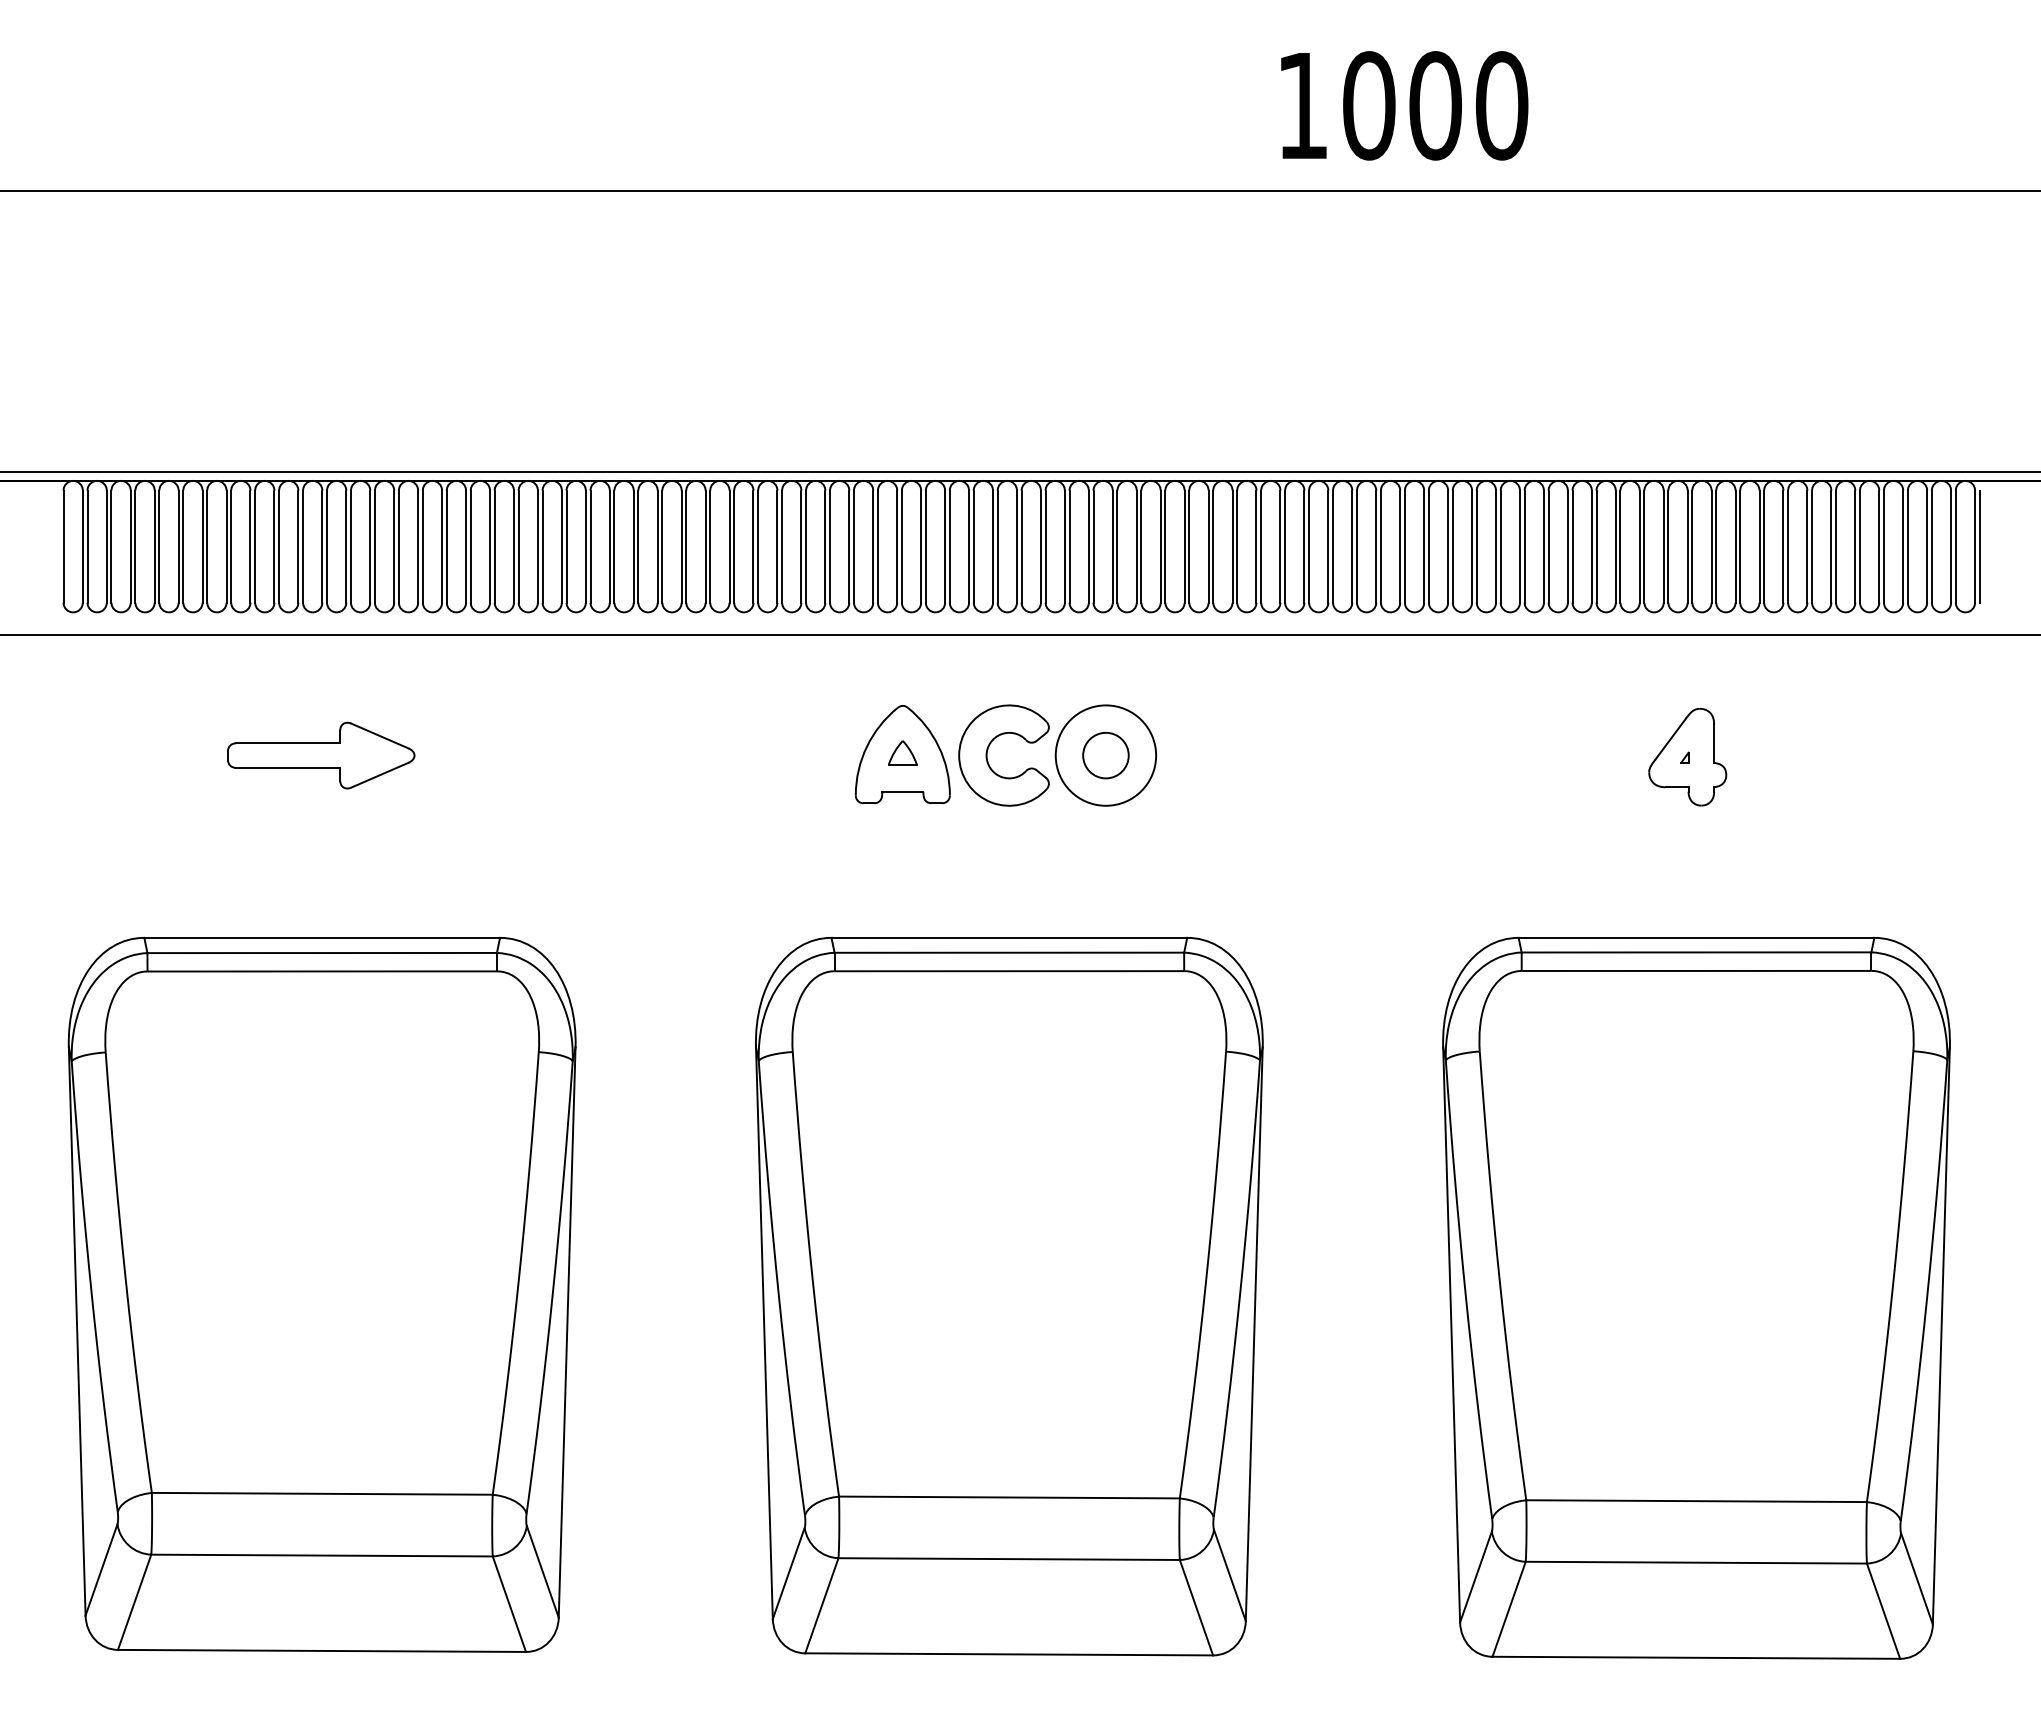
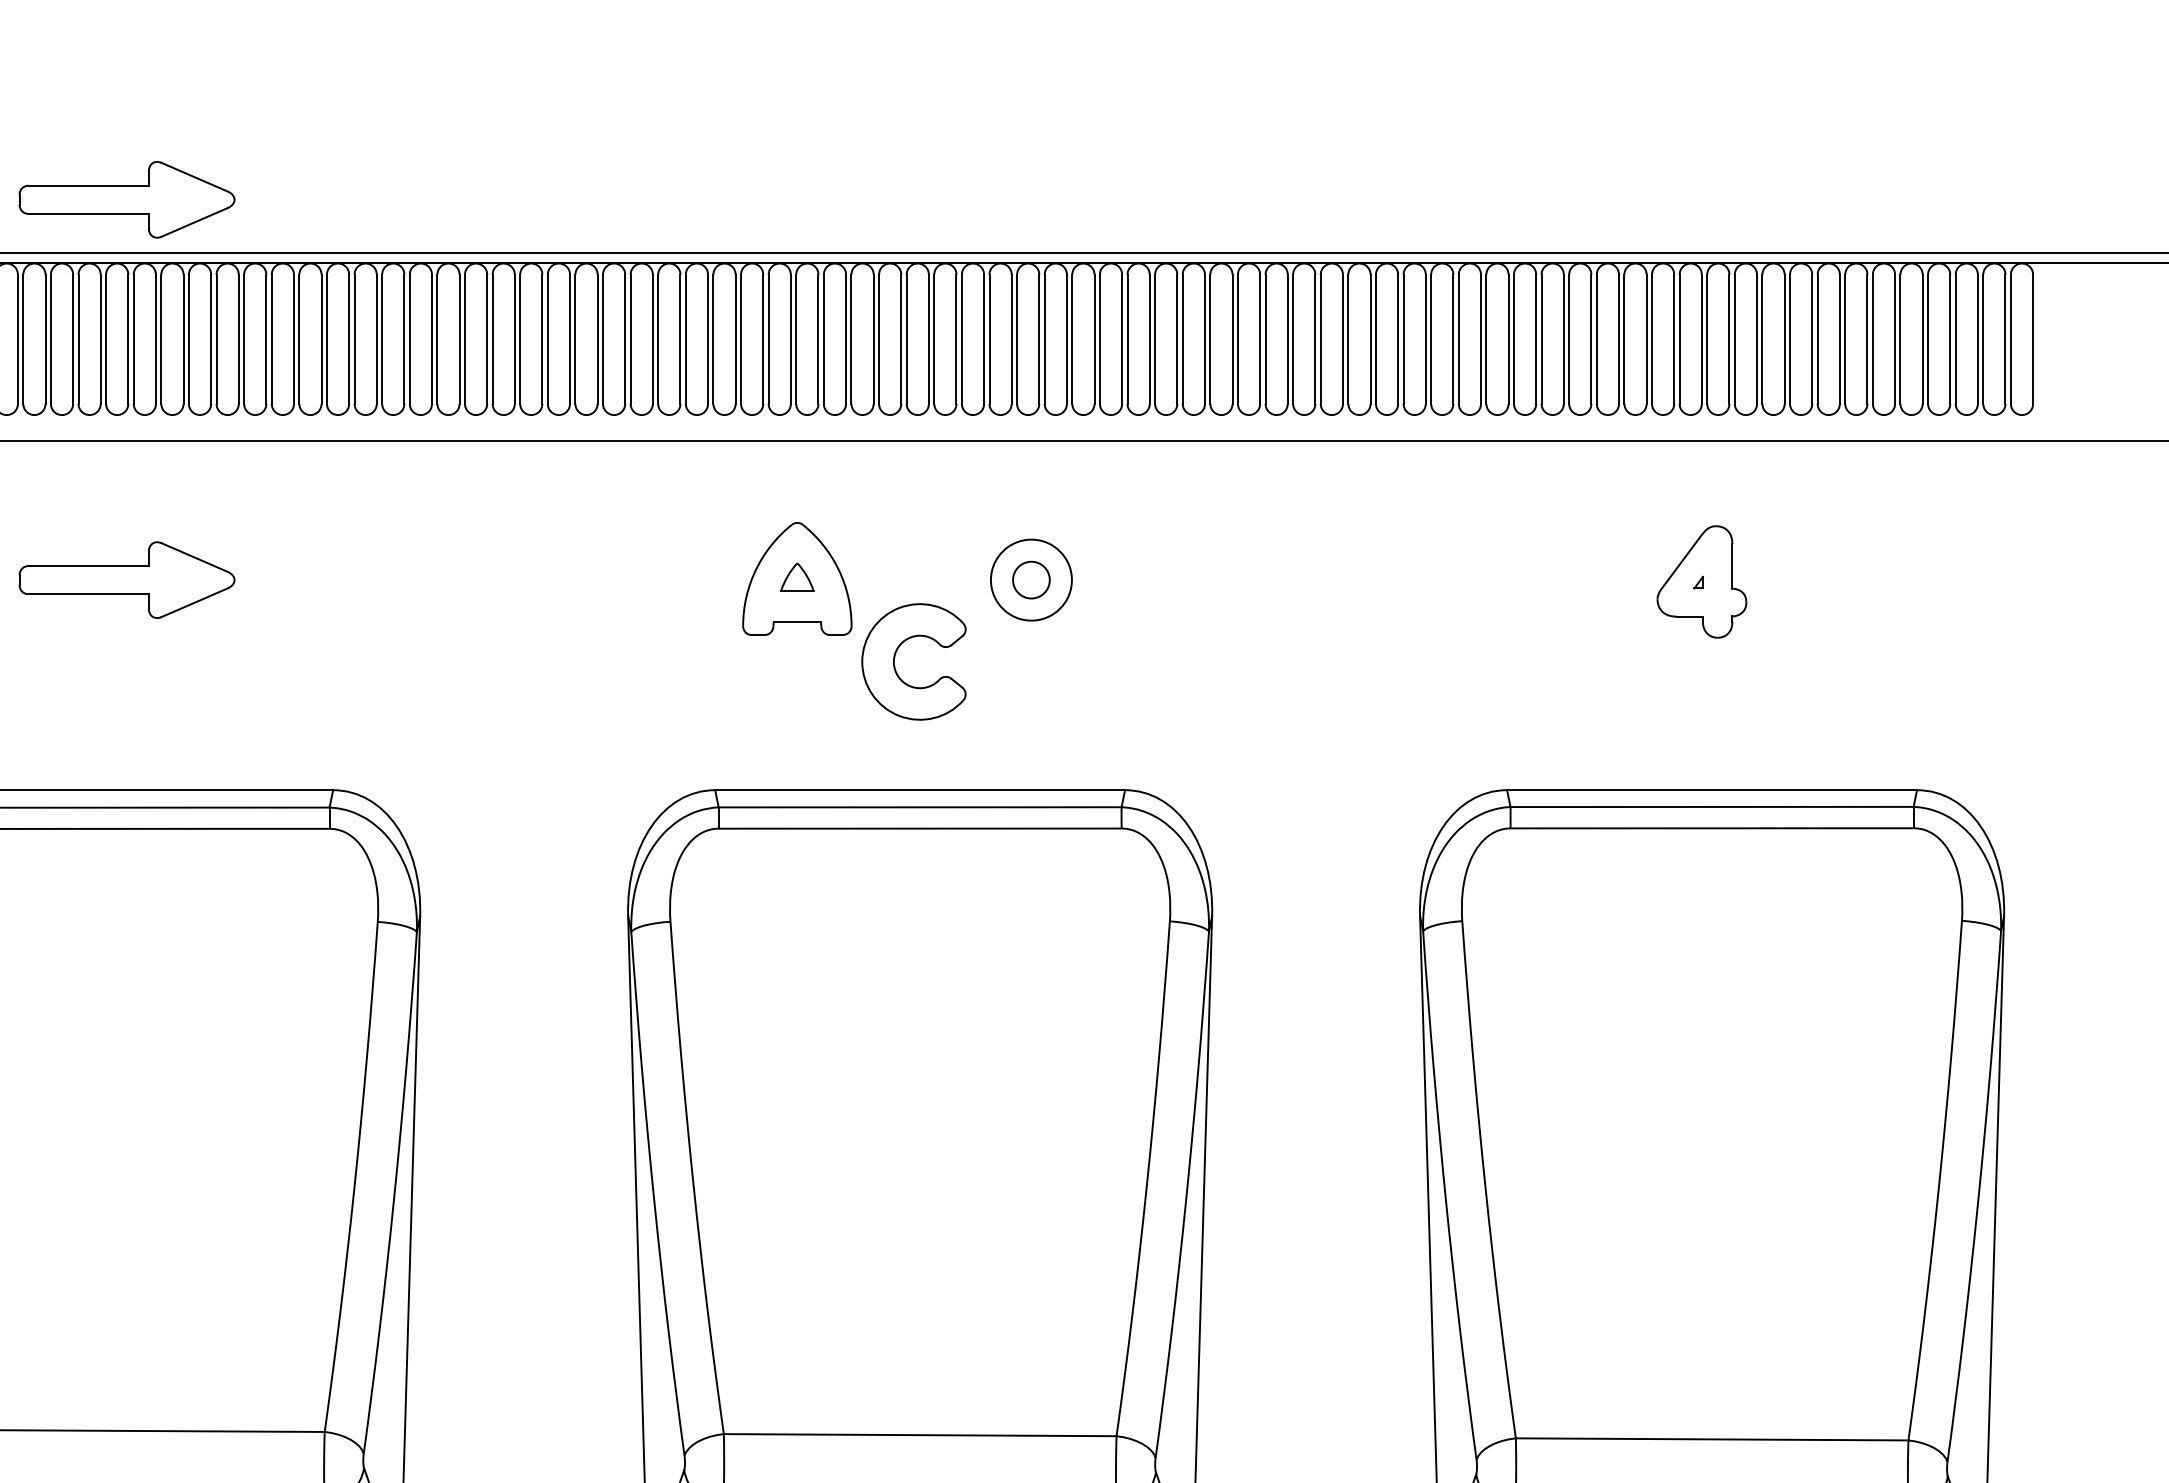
part: (321, 425) -> (127, 199), added
line: (1979, 546) -> (2038, 339), removed
part: (988, 750) -> (896, 656), moved
circle: (1105, 755) -> (1030, 580), size x0.7
circle: (1105, 755) -> (1030, 580), size x0.7

